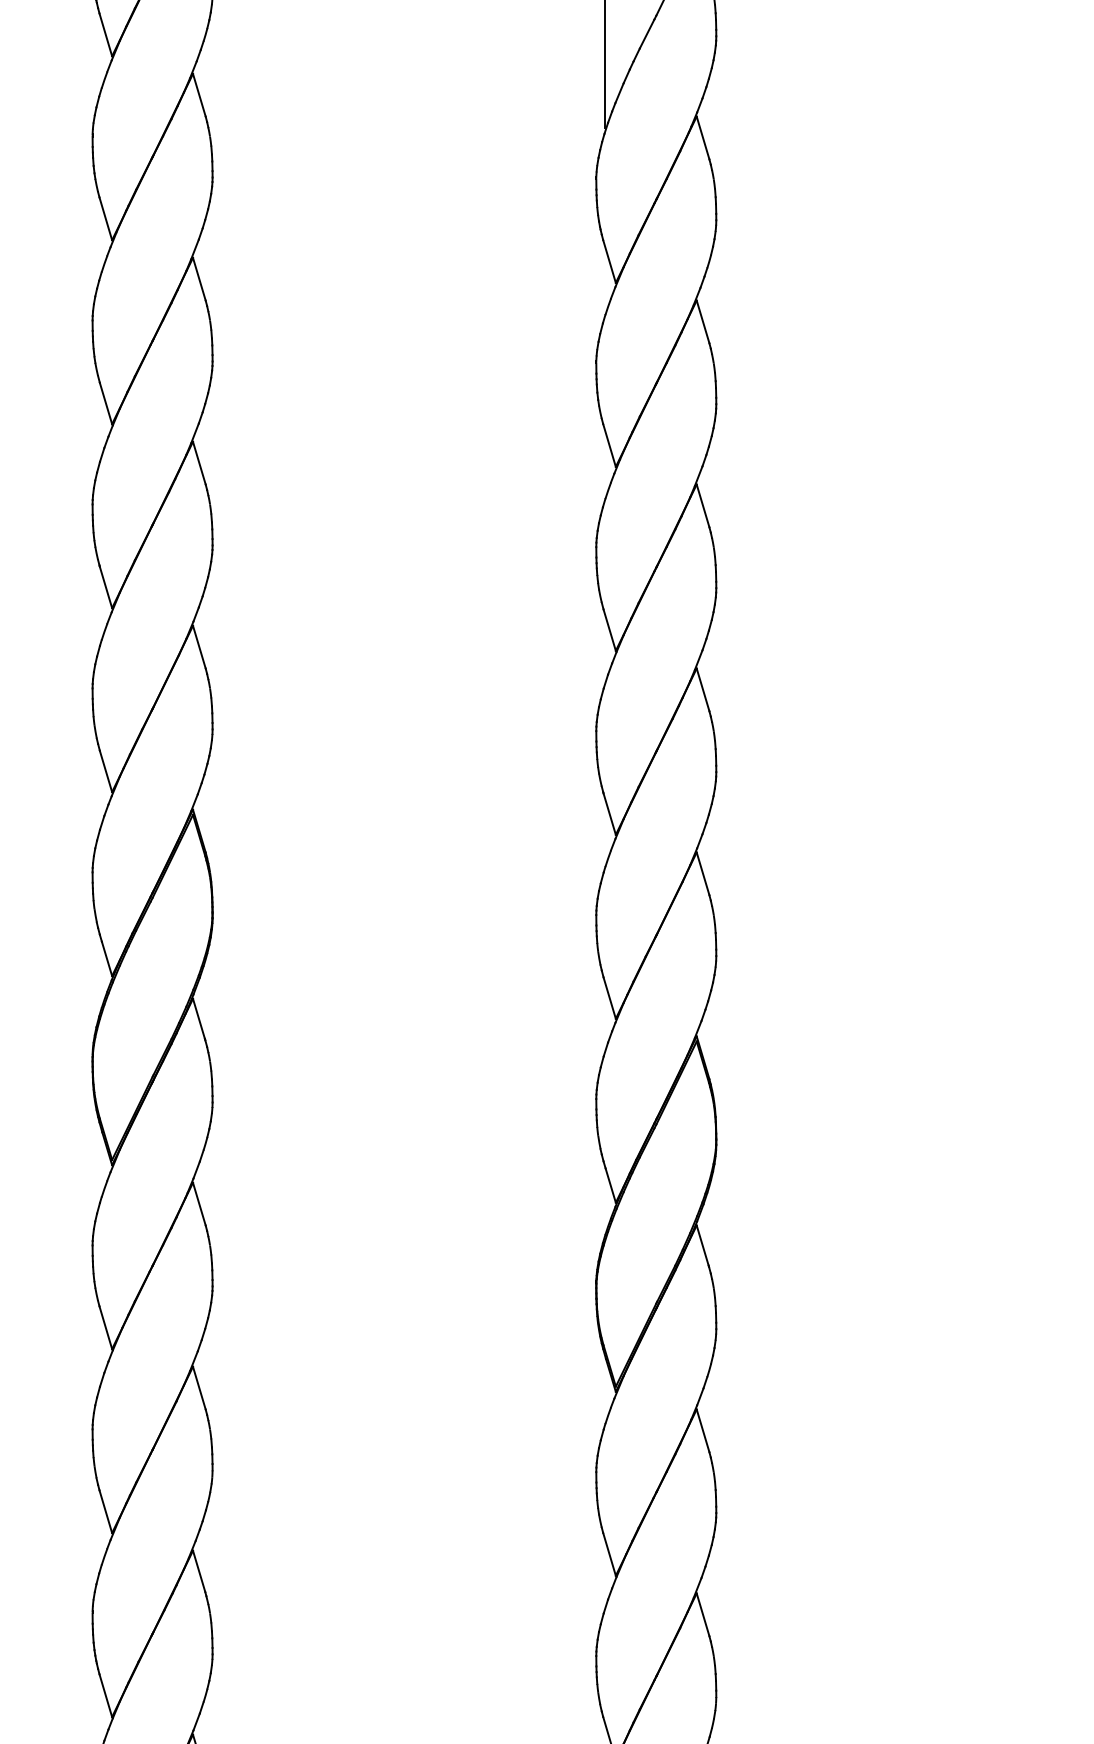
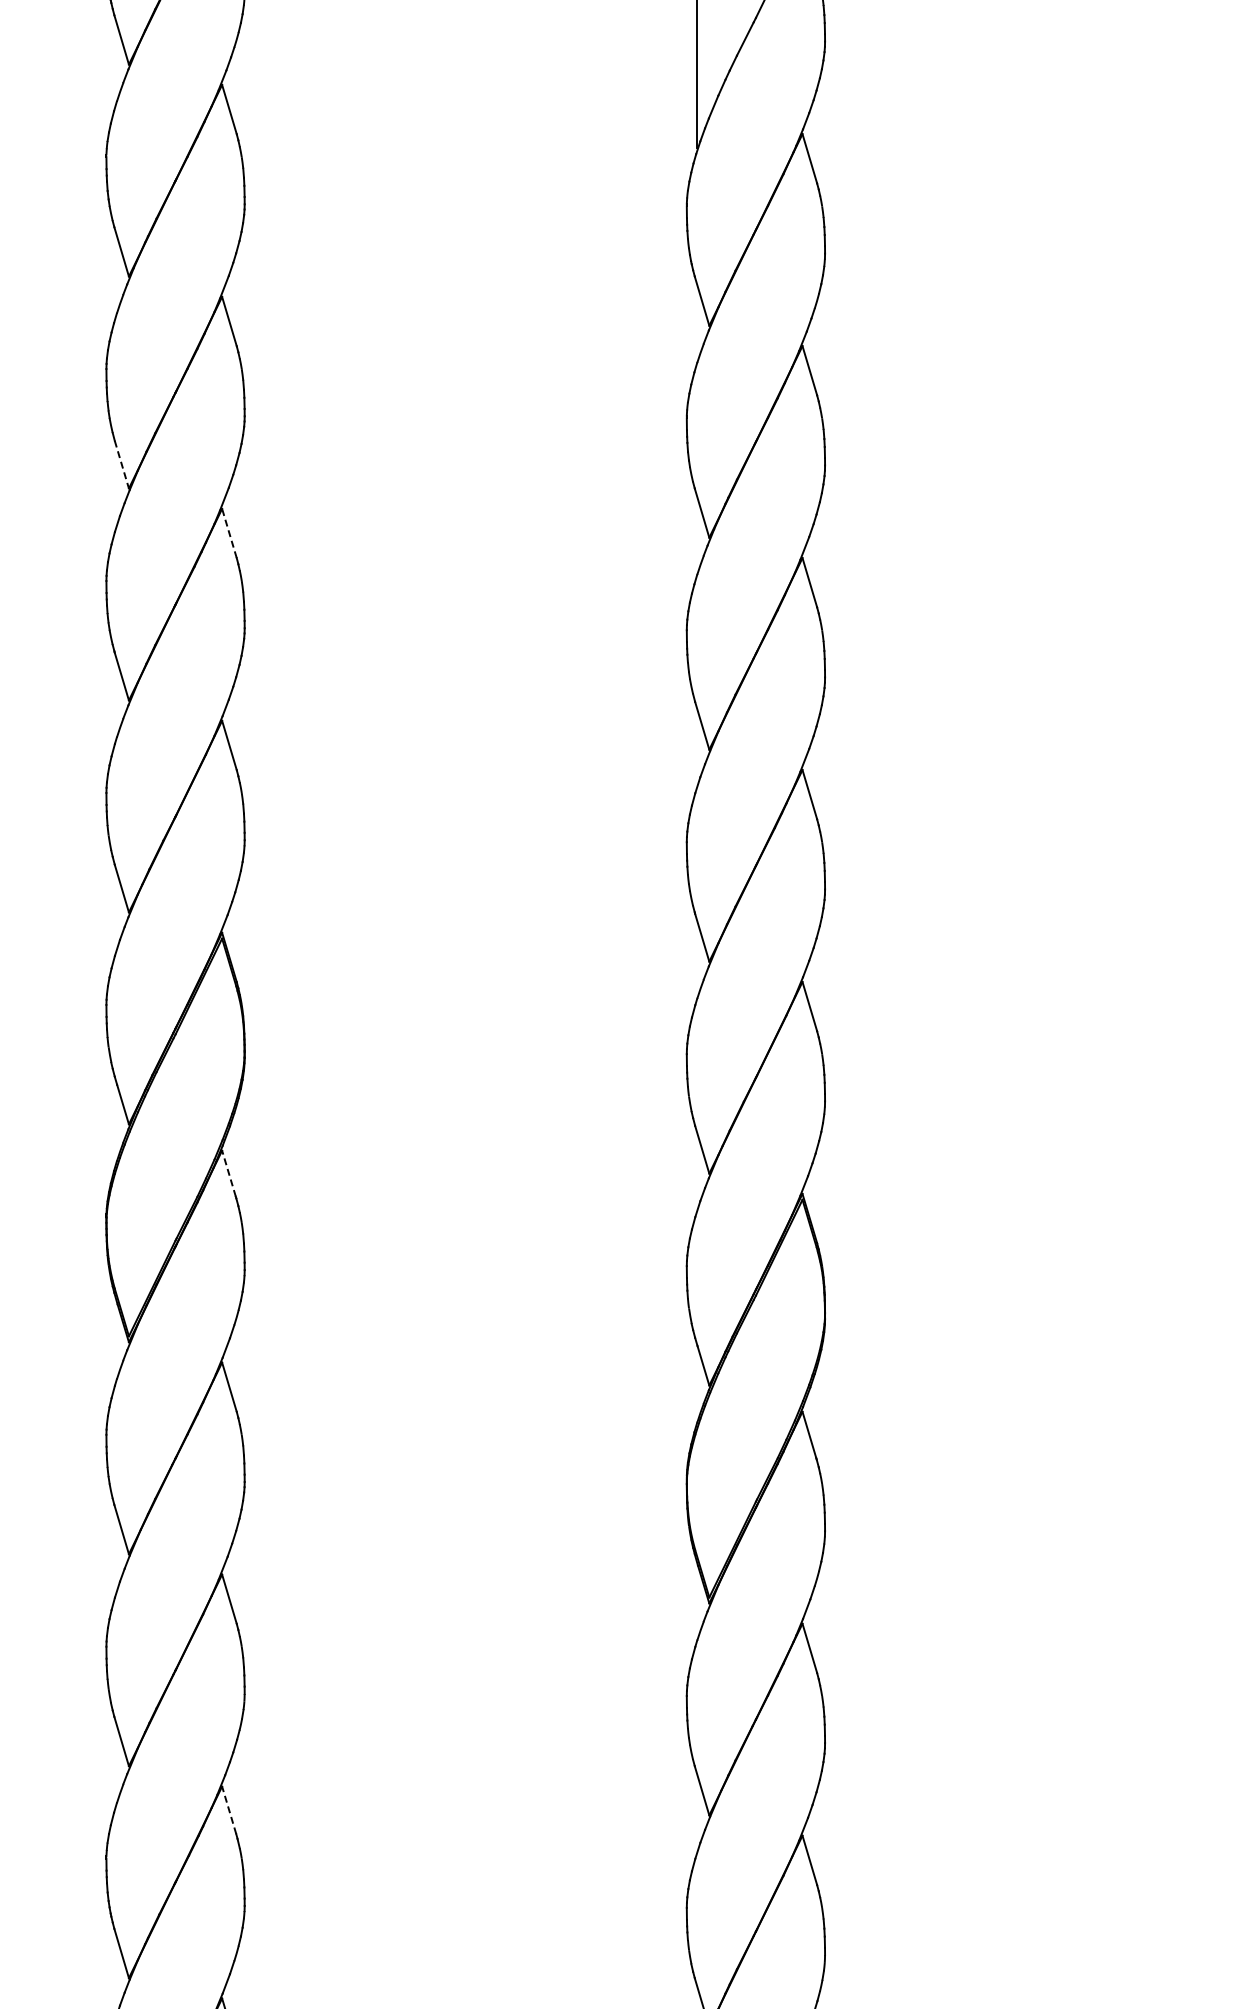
line: (105, 403) -> (121, 464), solid -> dashed
line: (199, 463) -> (229, 533), solid -> dashed
line: (198, 1018) -> (228, 1173), solid -> dashed
line: (199, 1571) -> (229, 1810), solid -> dashed

